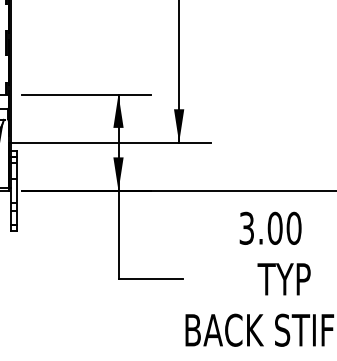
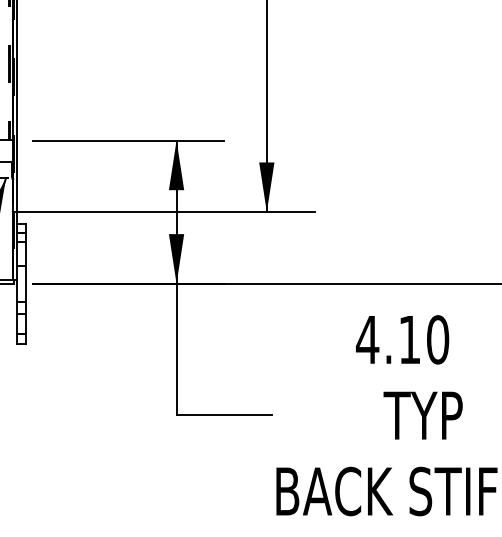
text: (260, 227) -> (387, 338), 3.00 -> 4.10

